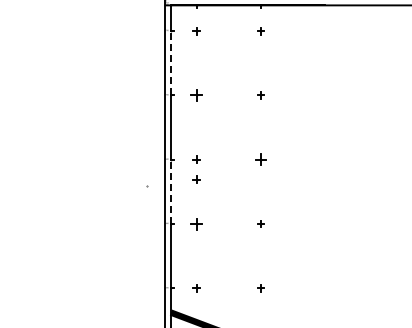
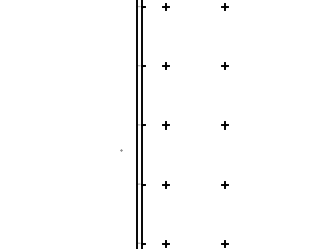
line: (170, 63) -> (142, 36), dashed -> solid
part: (196, 95) -> (165, 66), size x0.62
part: (260, 159) -> (224, 125), size x0.62
part: (196, 179) -> (165, 143), removed
line: (170, 191) -> (142, 154), dashed -> solid
part: (196, 223) -> (165, 184), size x0.62

